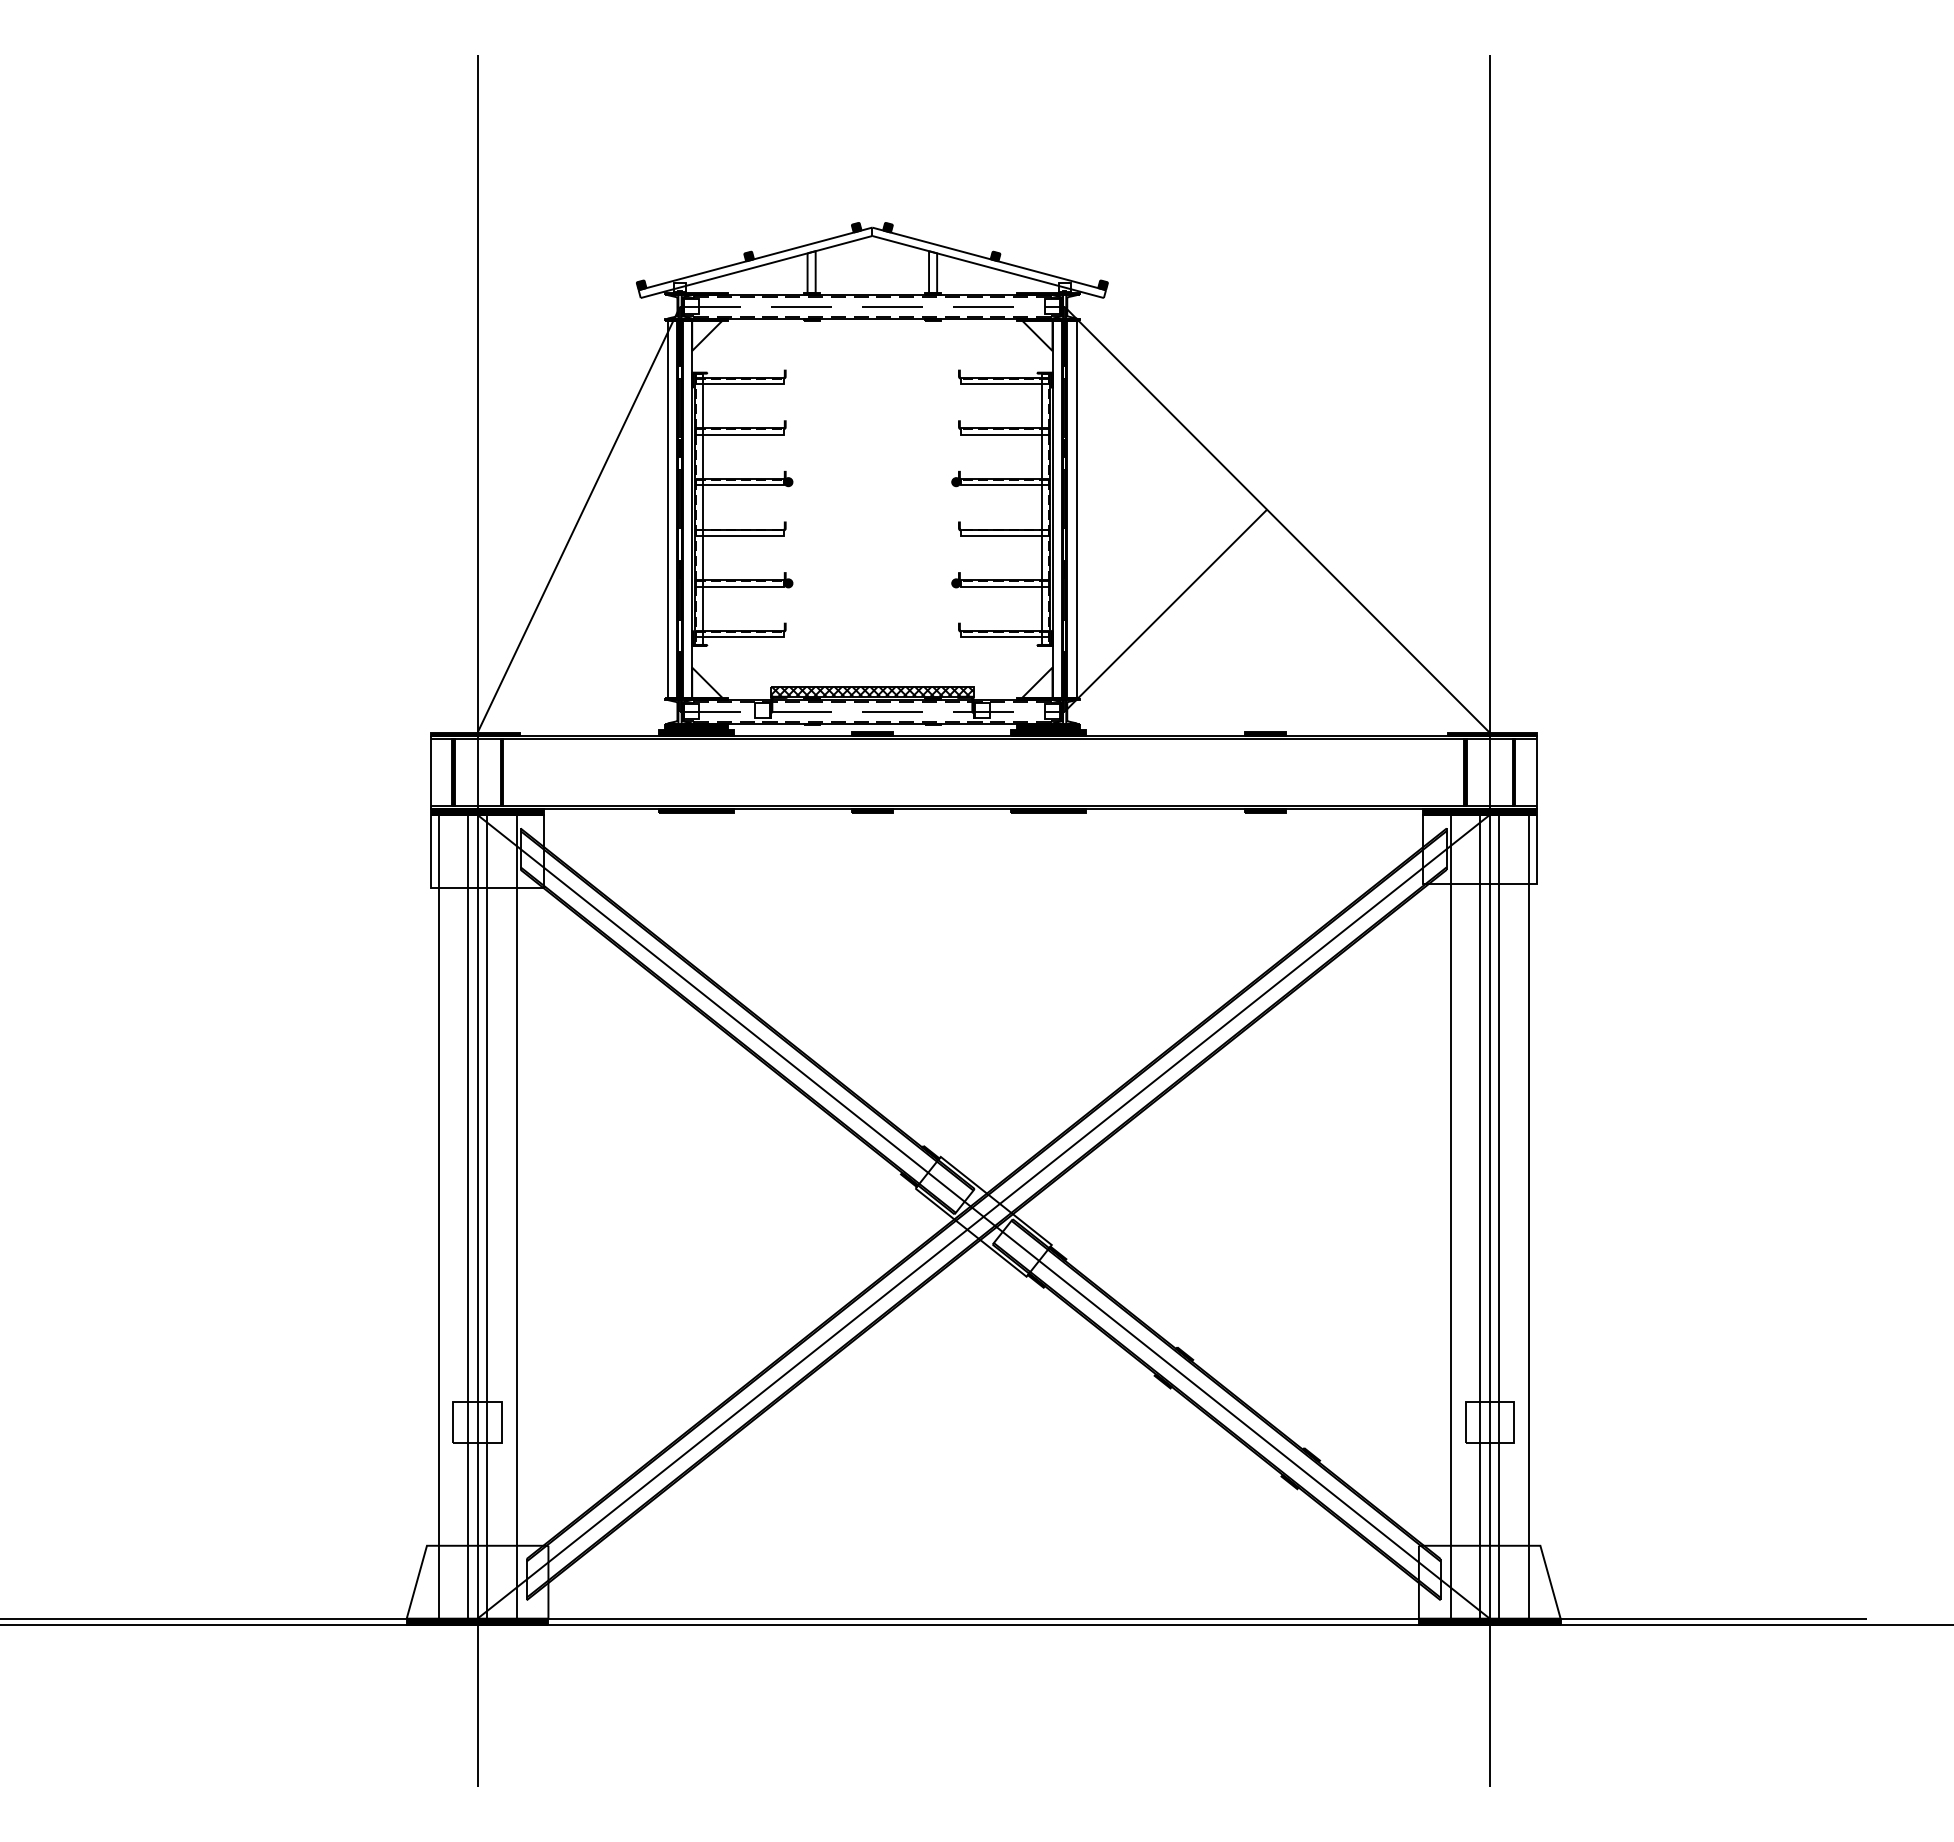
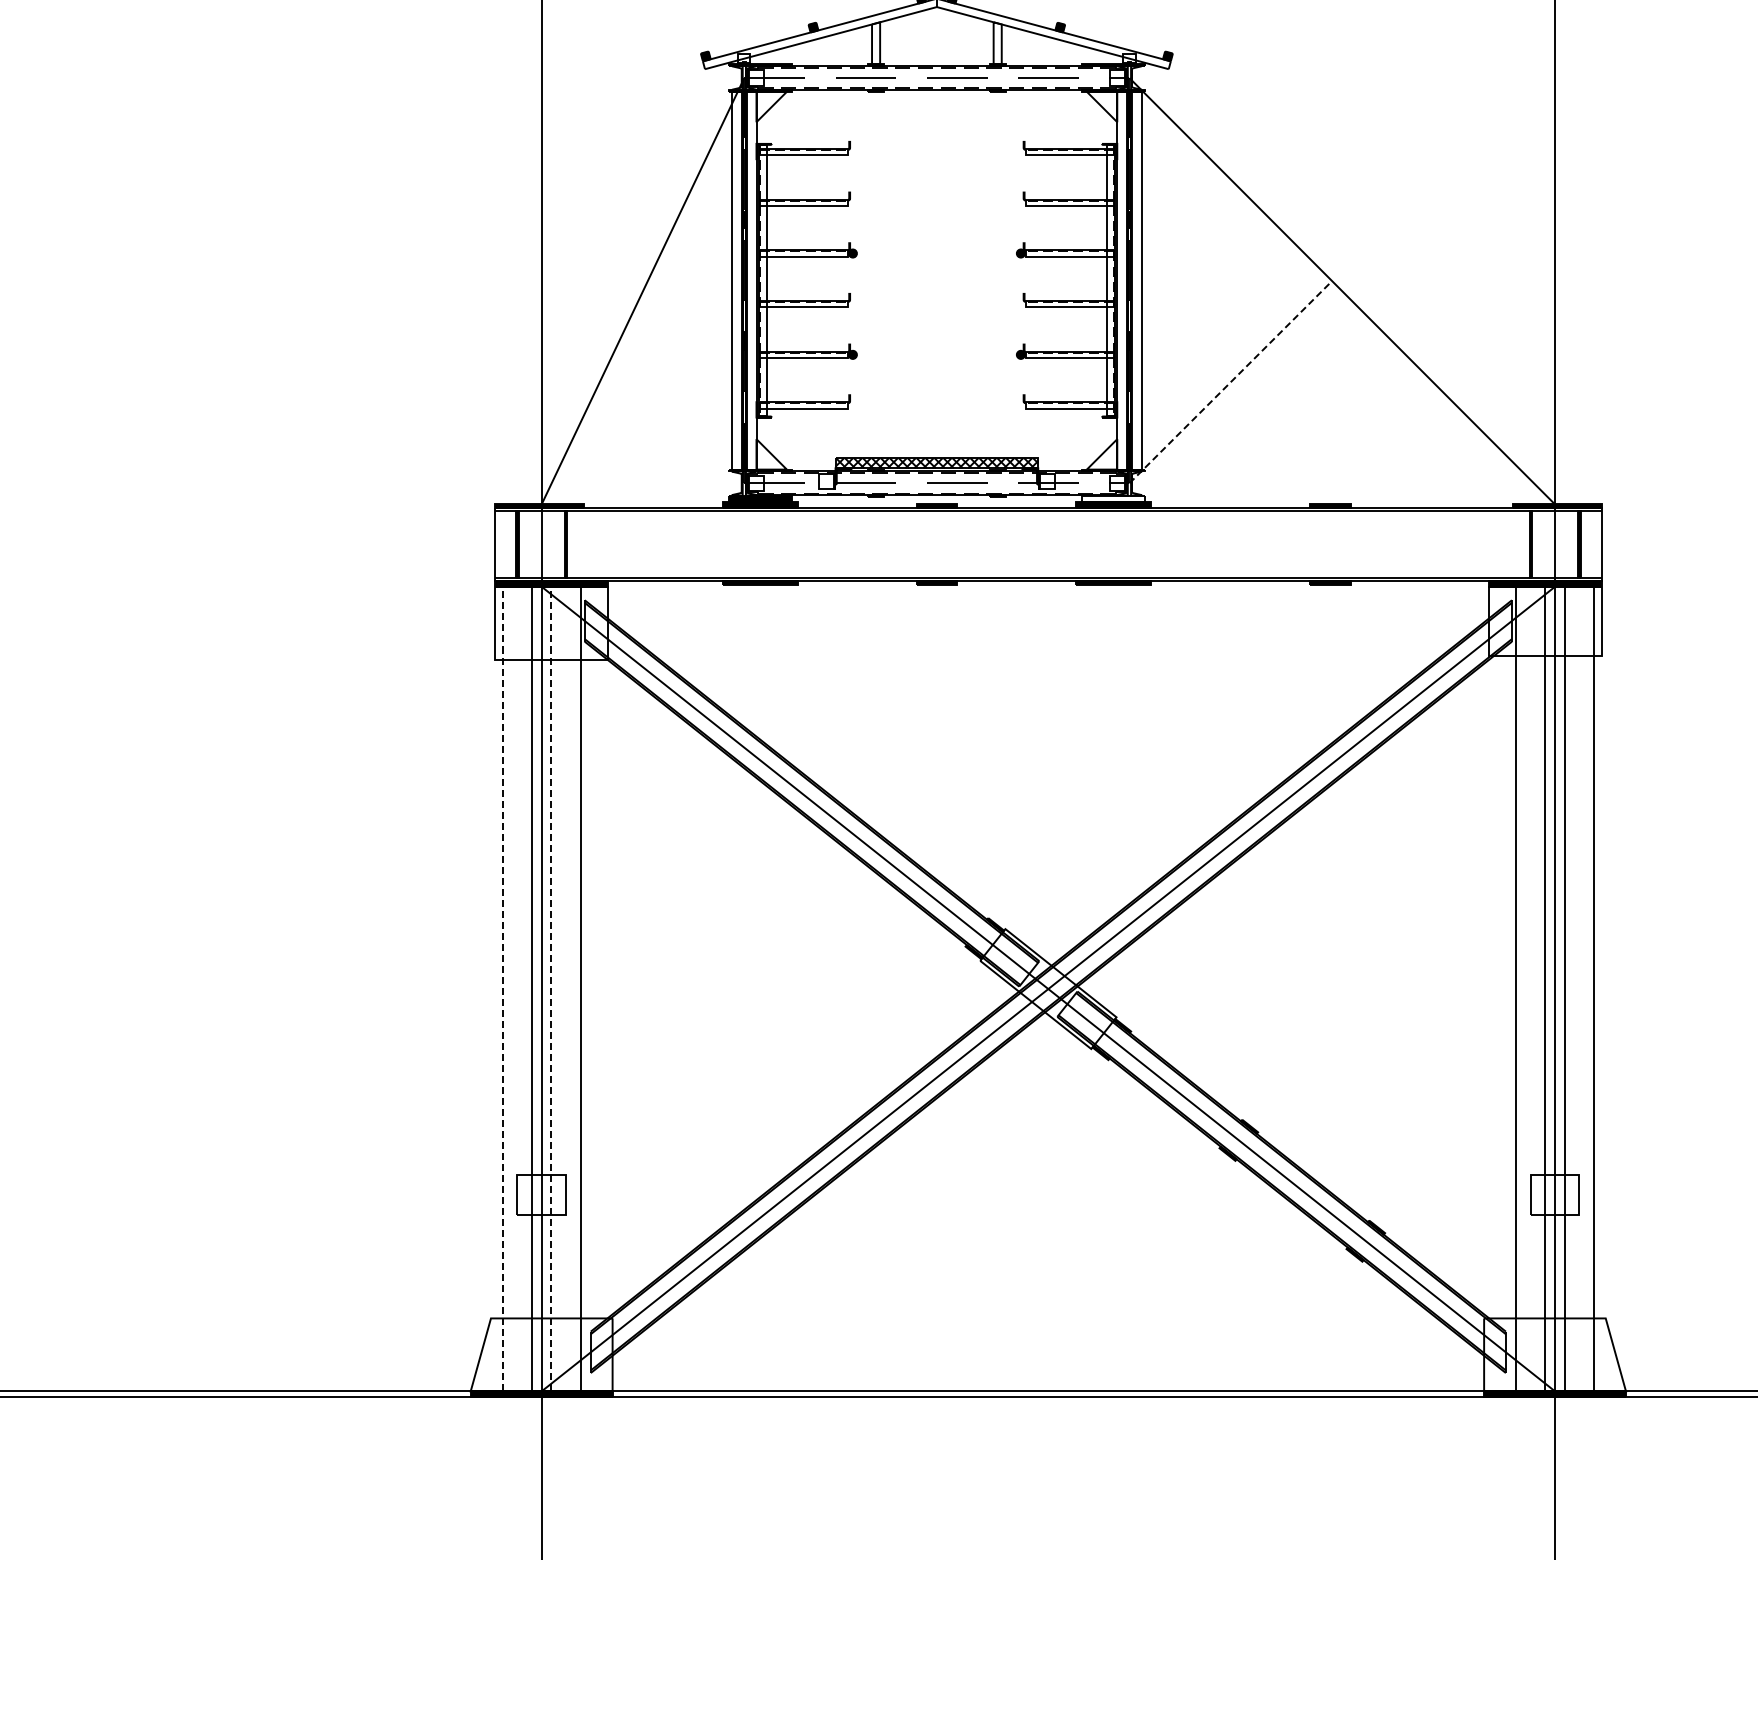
line: (1166, 610) -> (1231, 382), solid -> dashed
fill: (1048, 726) -> (1113, 498), removed
line: (438, 1216) -> (502, 988), solid -> dashed
line: (487, 1216) -> (551, 988), solid -> dashed

